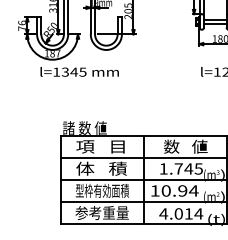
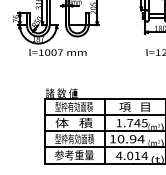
text: (73, 71) -> (53, 52), l=1345 -> l=1007
text: (101, 146) -> (73, 106), 項   目 -> 型枠有効面積
text: (185, 146) -> (135, 106), 数   値 -> 項   目

